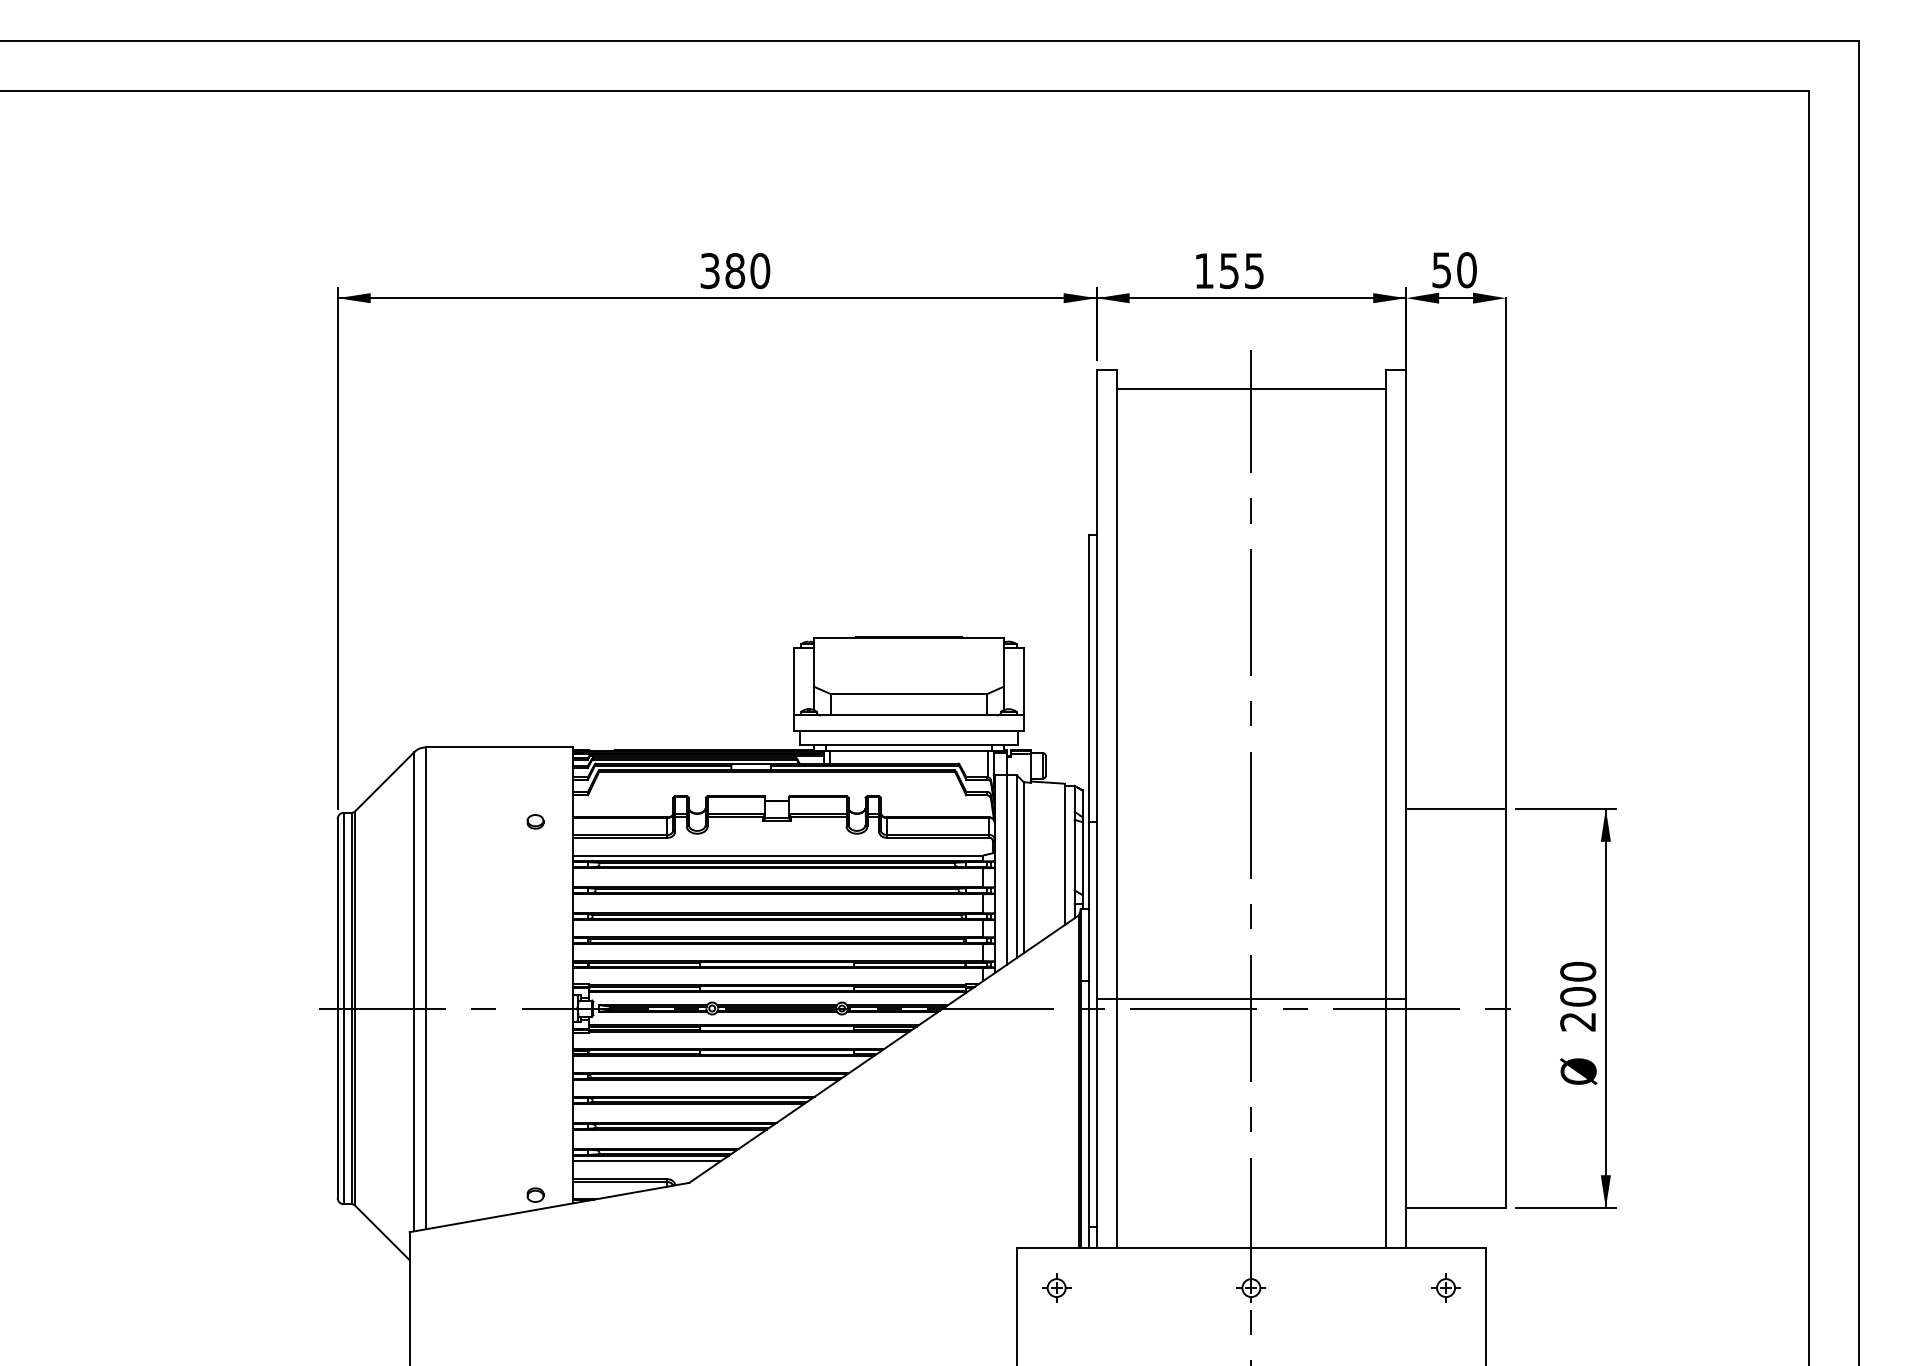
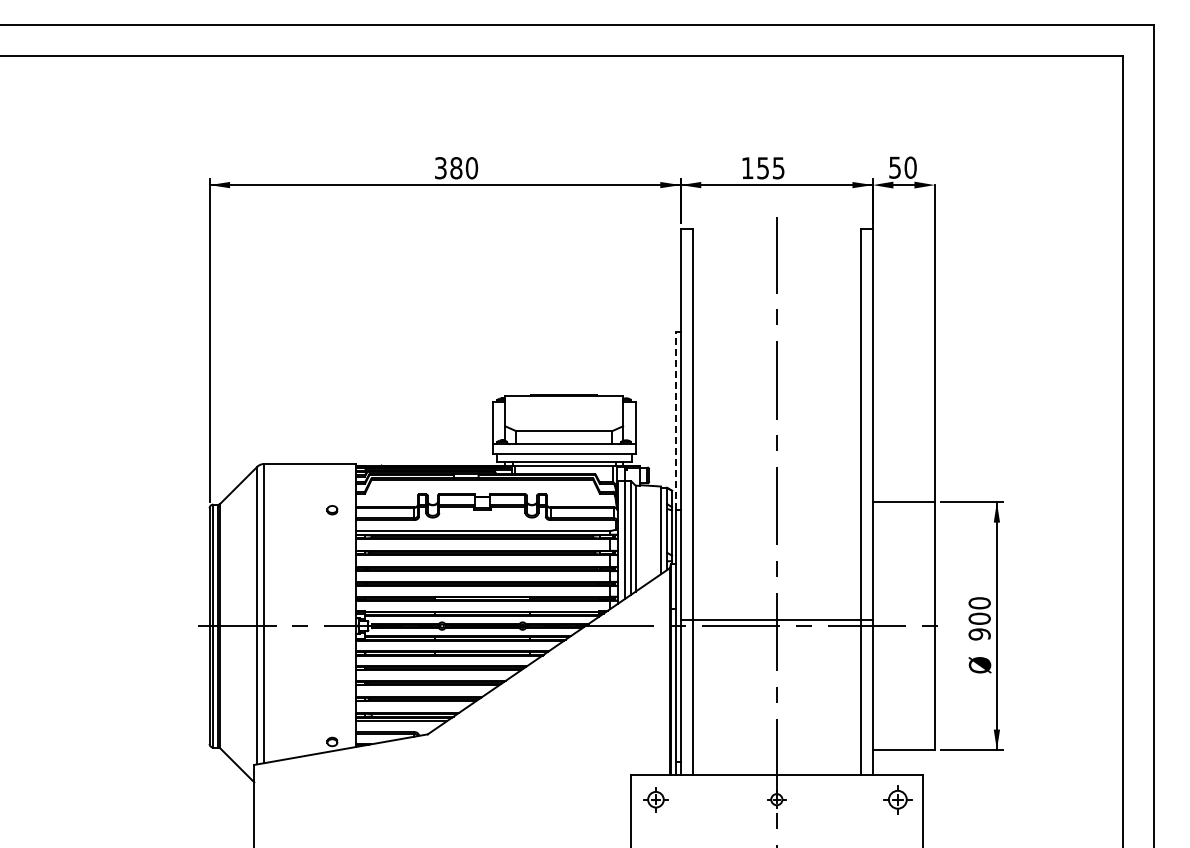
line: (1250, 389) -> (776, 241), removed
line: (1088, 678) -> (675, 421), solid -> dashed
text: (1577, 1022) -> (979, 634), 200 -> 900
part: (1055, 1287) -> (655, 799), size x1.4
part: (1445, 1287) -> (897, 799), size x1.6

